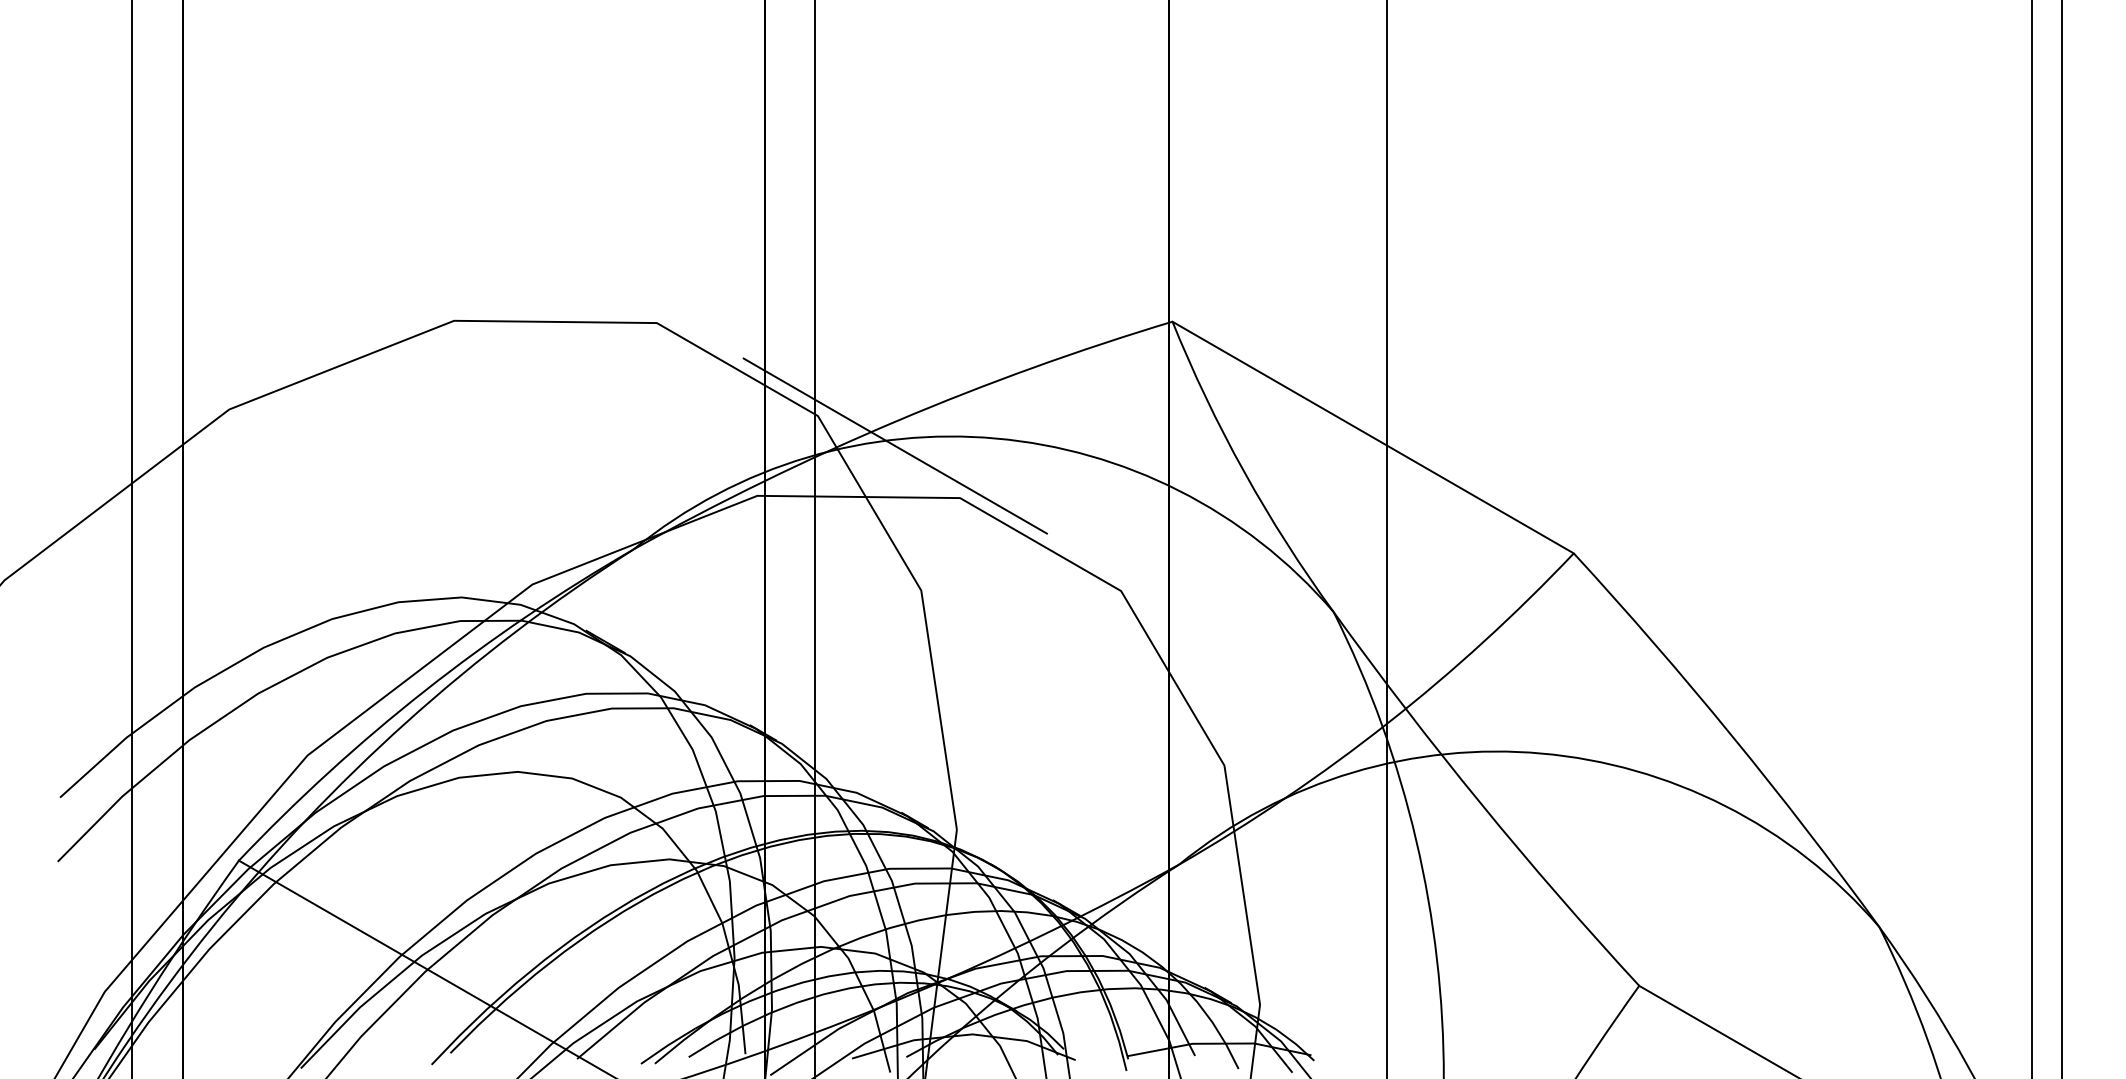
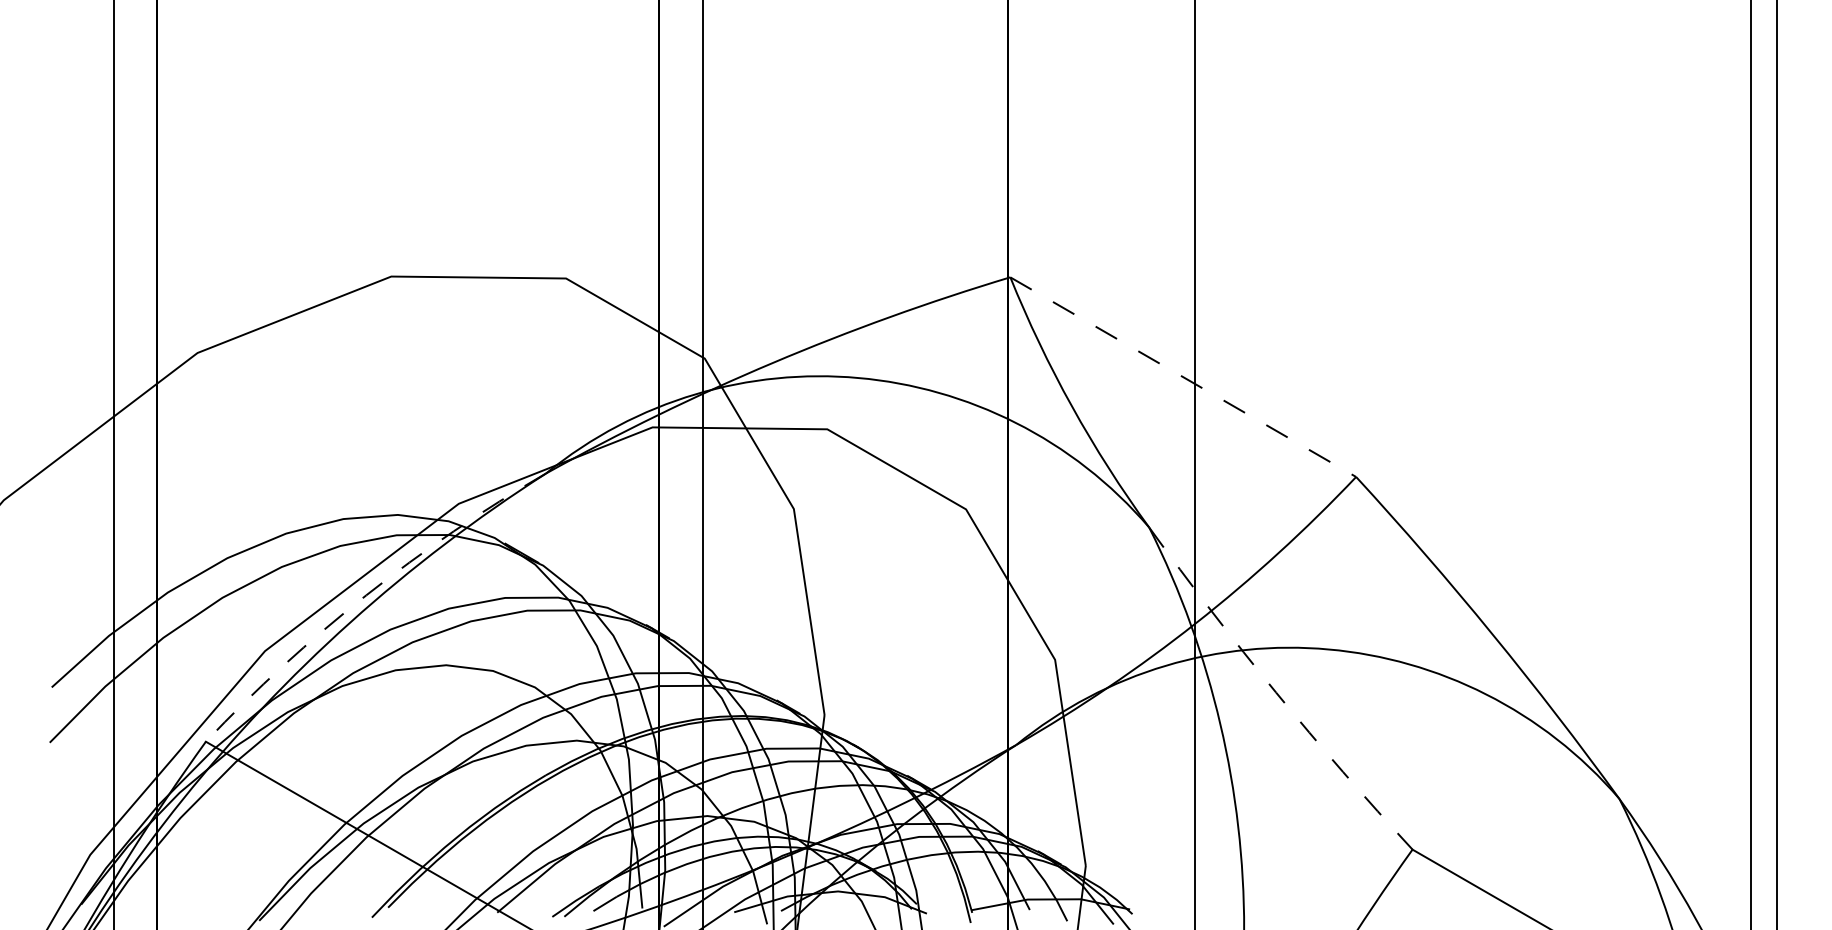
line: (1373, 437) -> (1183, 377), solid -> dashed
line: (894, 445) -> (770, 384), removed
arc: (425, 690) -> (366, 595), solid -> dashed
arc: (1480, 803) -> (1275, 692), solid -> dashed

